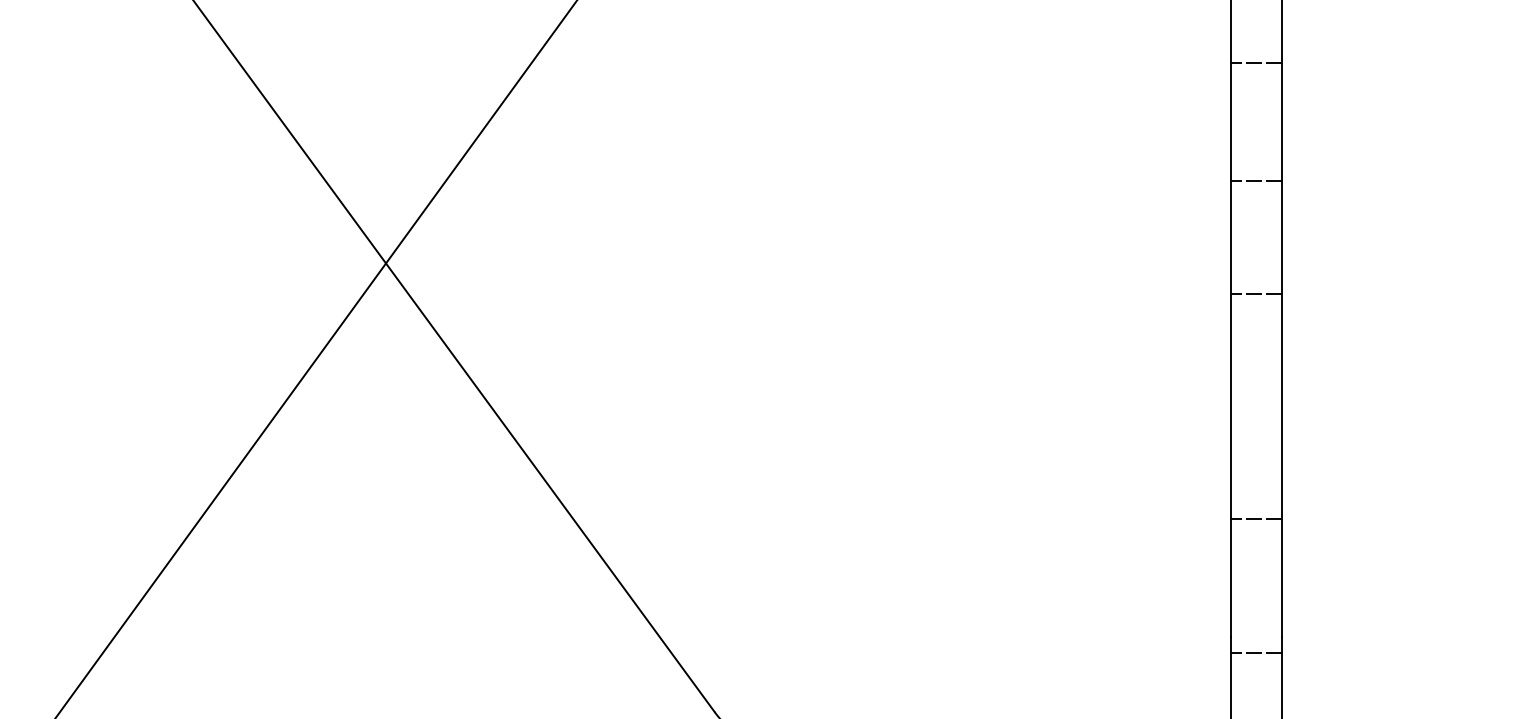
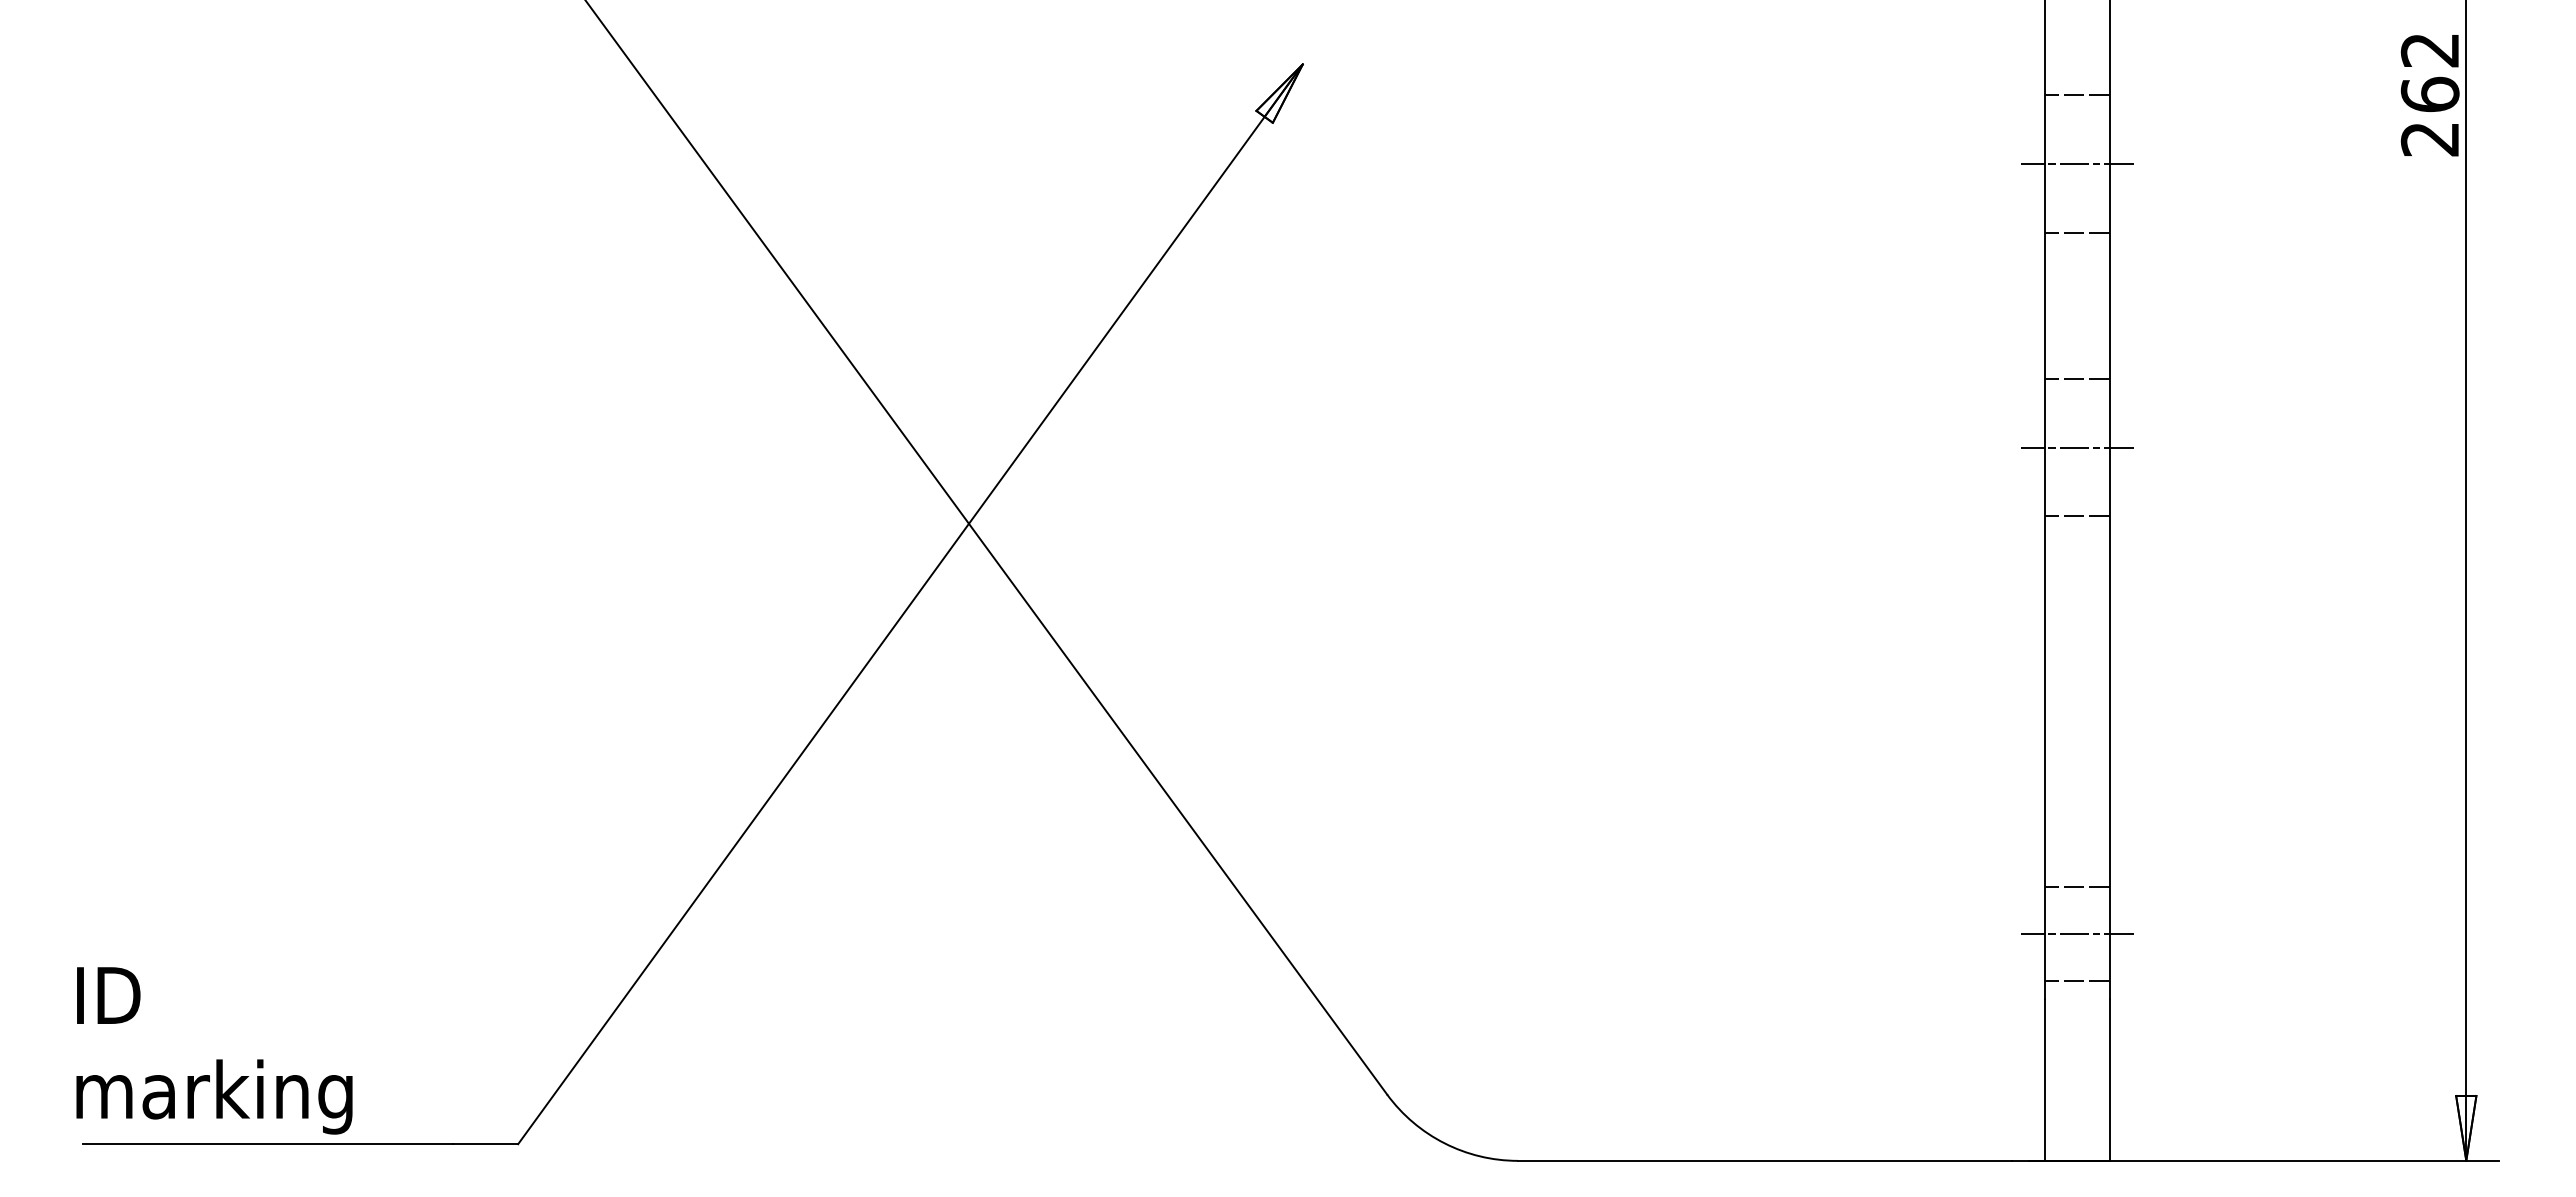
line: (1256, 62) -> (2076, 232), moved
line: (1256, 180) -> (2076, 378), moved
line: (1256, 203) -> (2076, 447), added
line: (1256, 293) -> (2076, 516), moved
line: (1256, 519) -> (2076, 887), moved
line: (1256, 585) -> (2076, 933), added
line: (1256, 652) -> (2076, 980), moved

